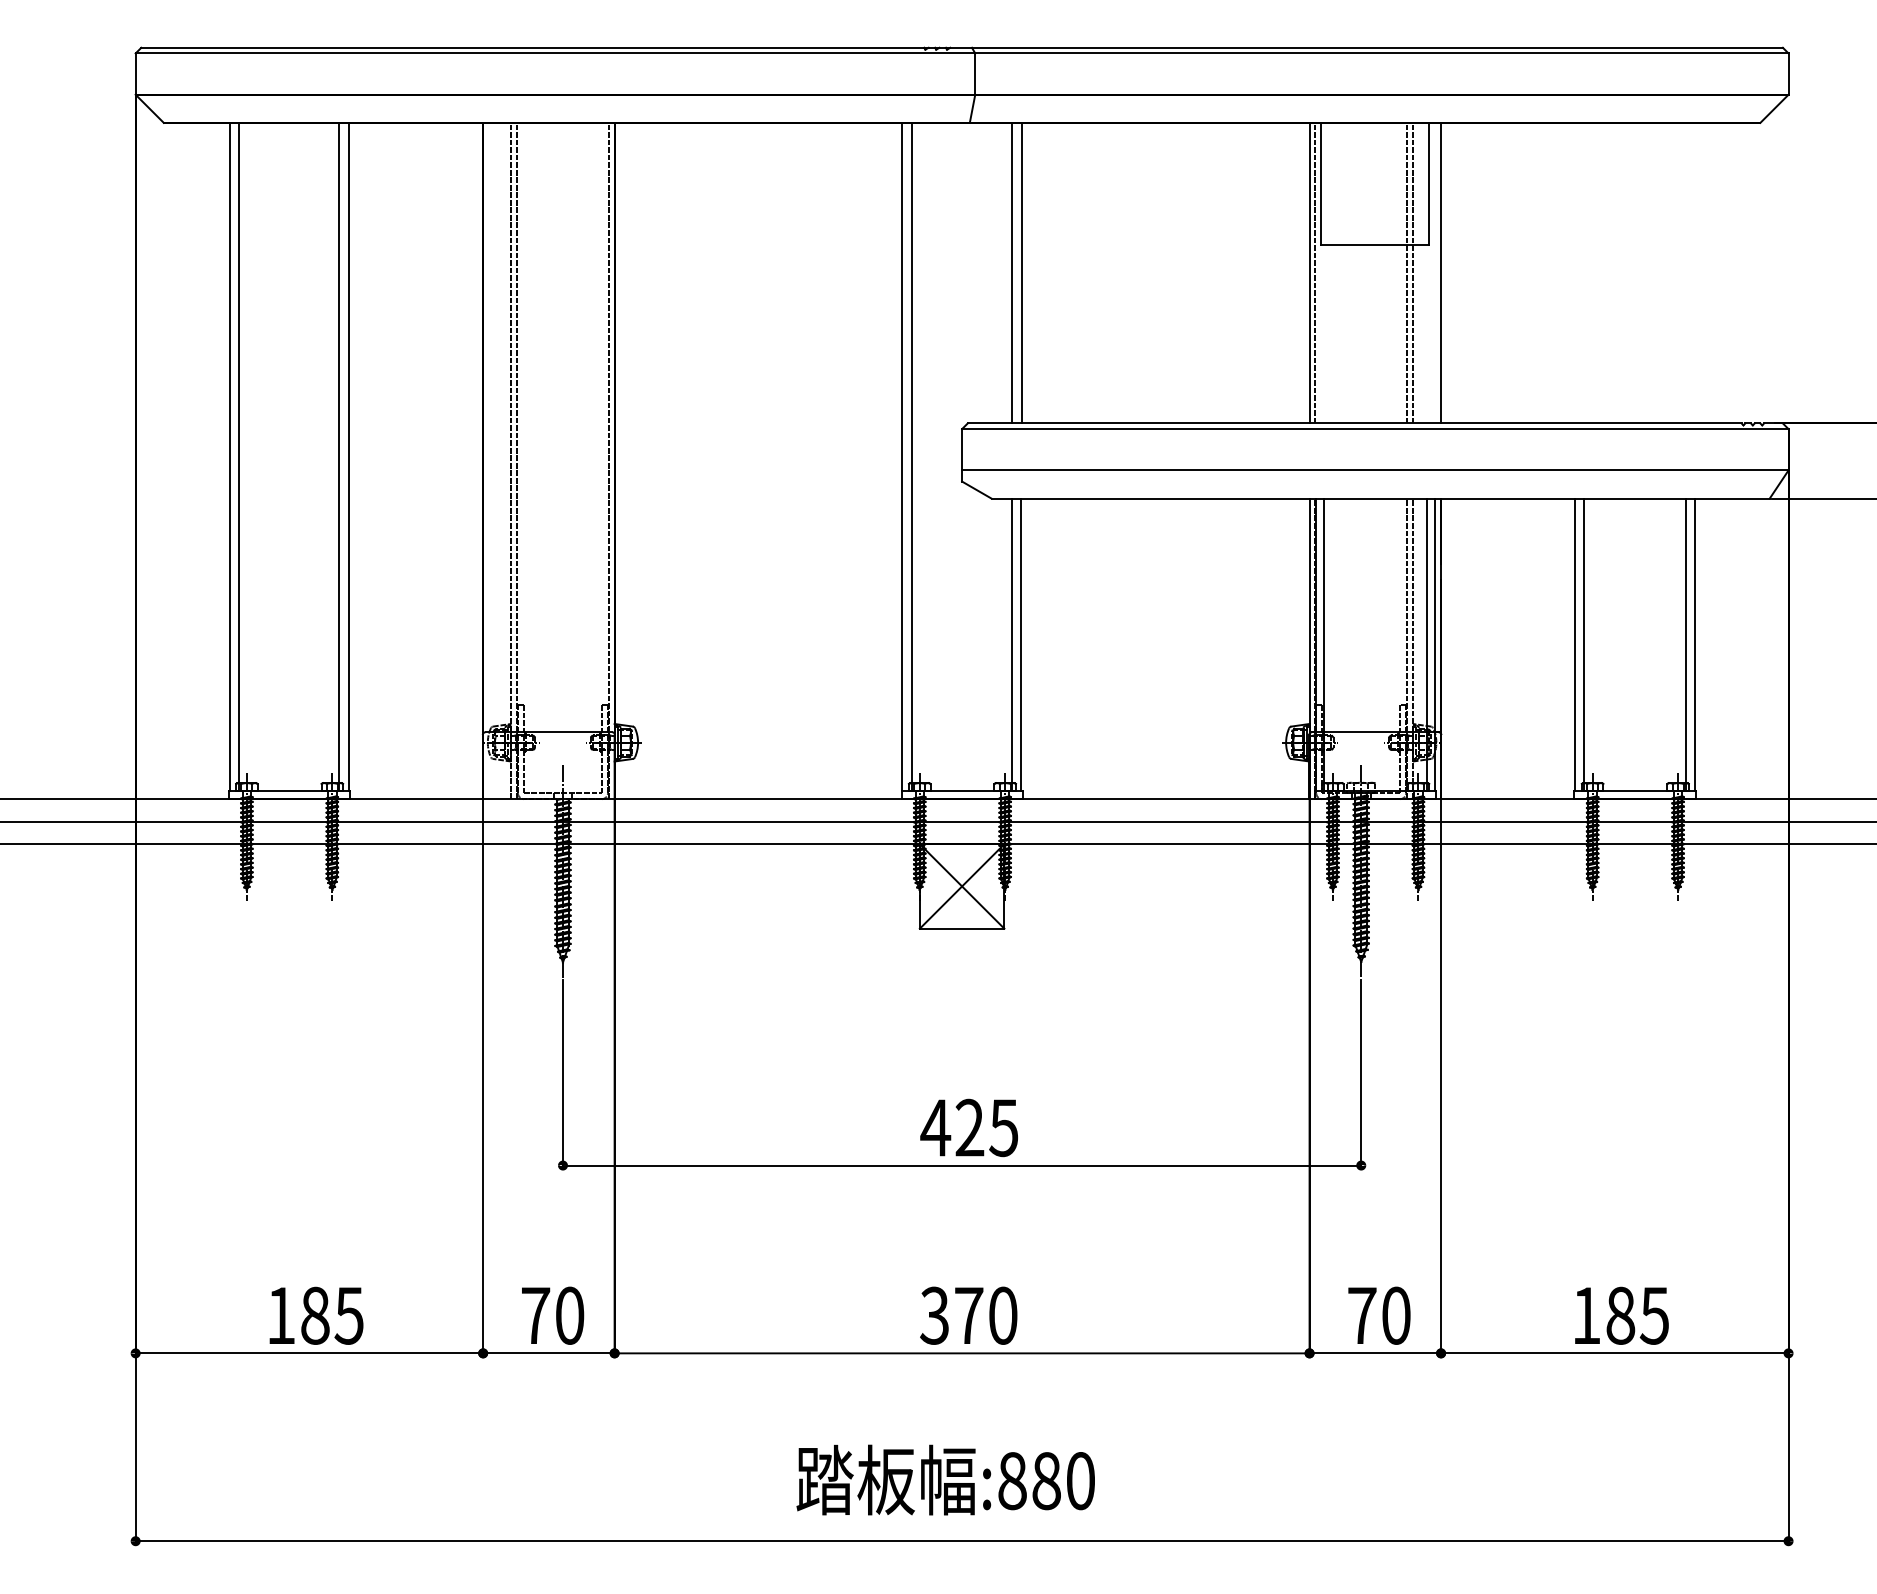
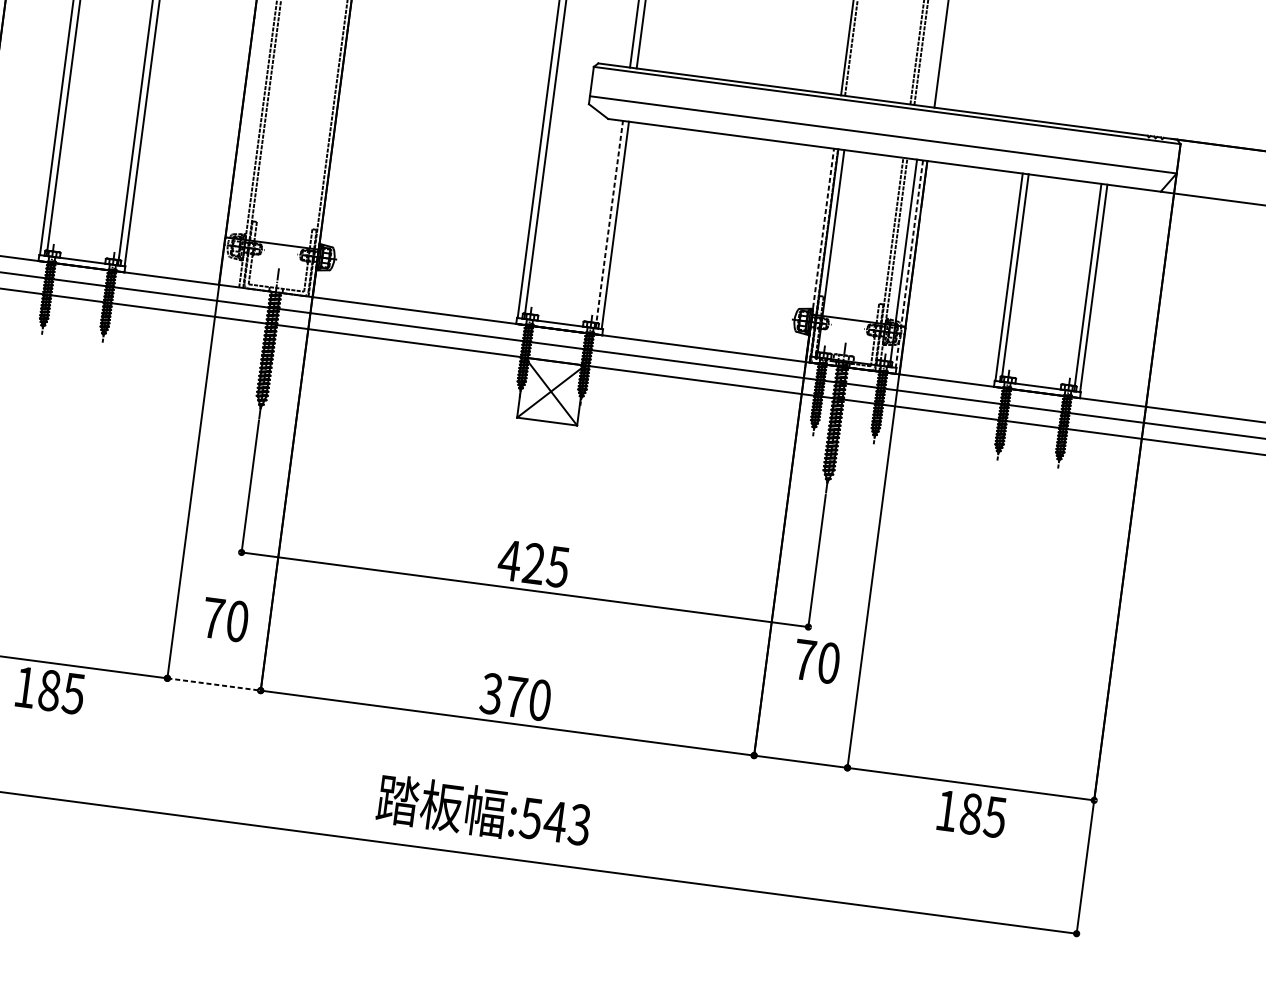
line: (1309, 616) -> (822, 232), solid -> dashed
line: (1012, 644) -> (609, 224), solid -> dashed
line: (1434, 645) -> (908, 264), solid -> dashed
text: (316, 1315) -> (50, 690), moved
text: (553, 1315) -> (225, 619), moved
text: (1379, 1315) -> (817, 661), moved
text: (1621, 1315) -> (971, 813), moved
line: (548, 1353) -> (213, 684), solid -> dashed
text: (1045, 1481) -> (554, 821), :880 -> :543

